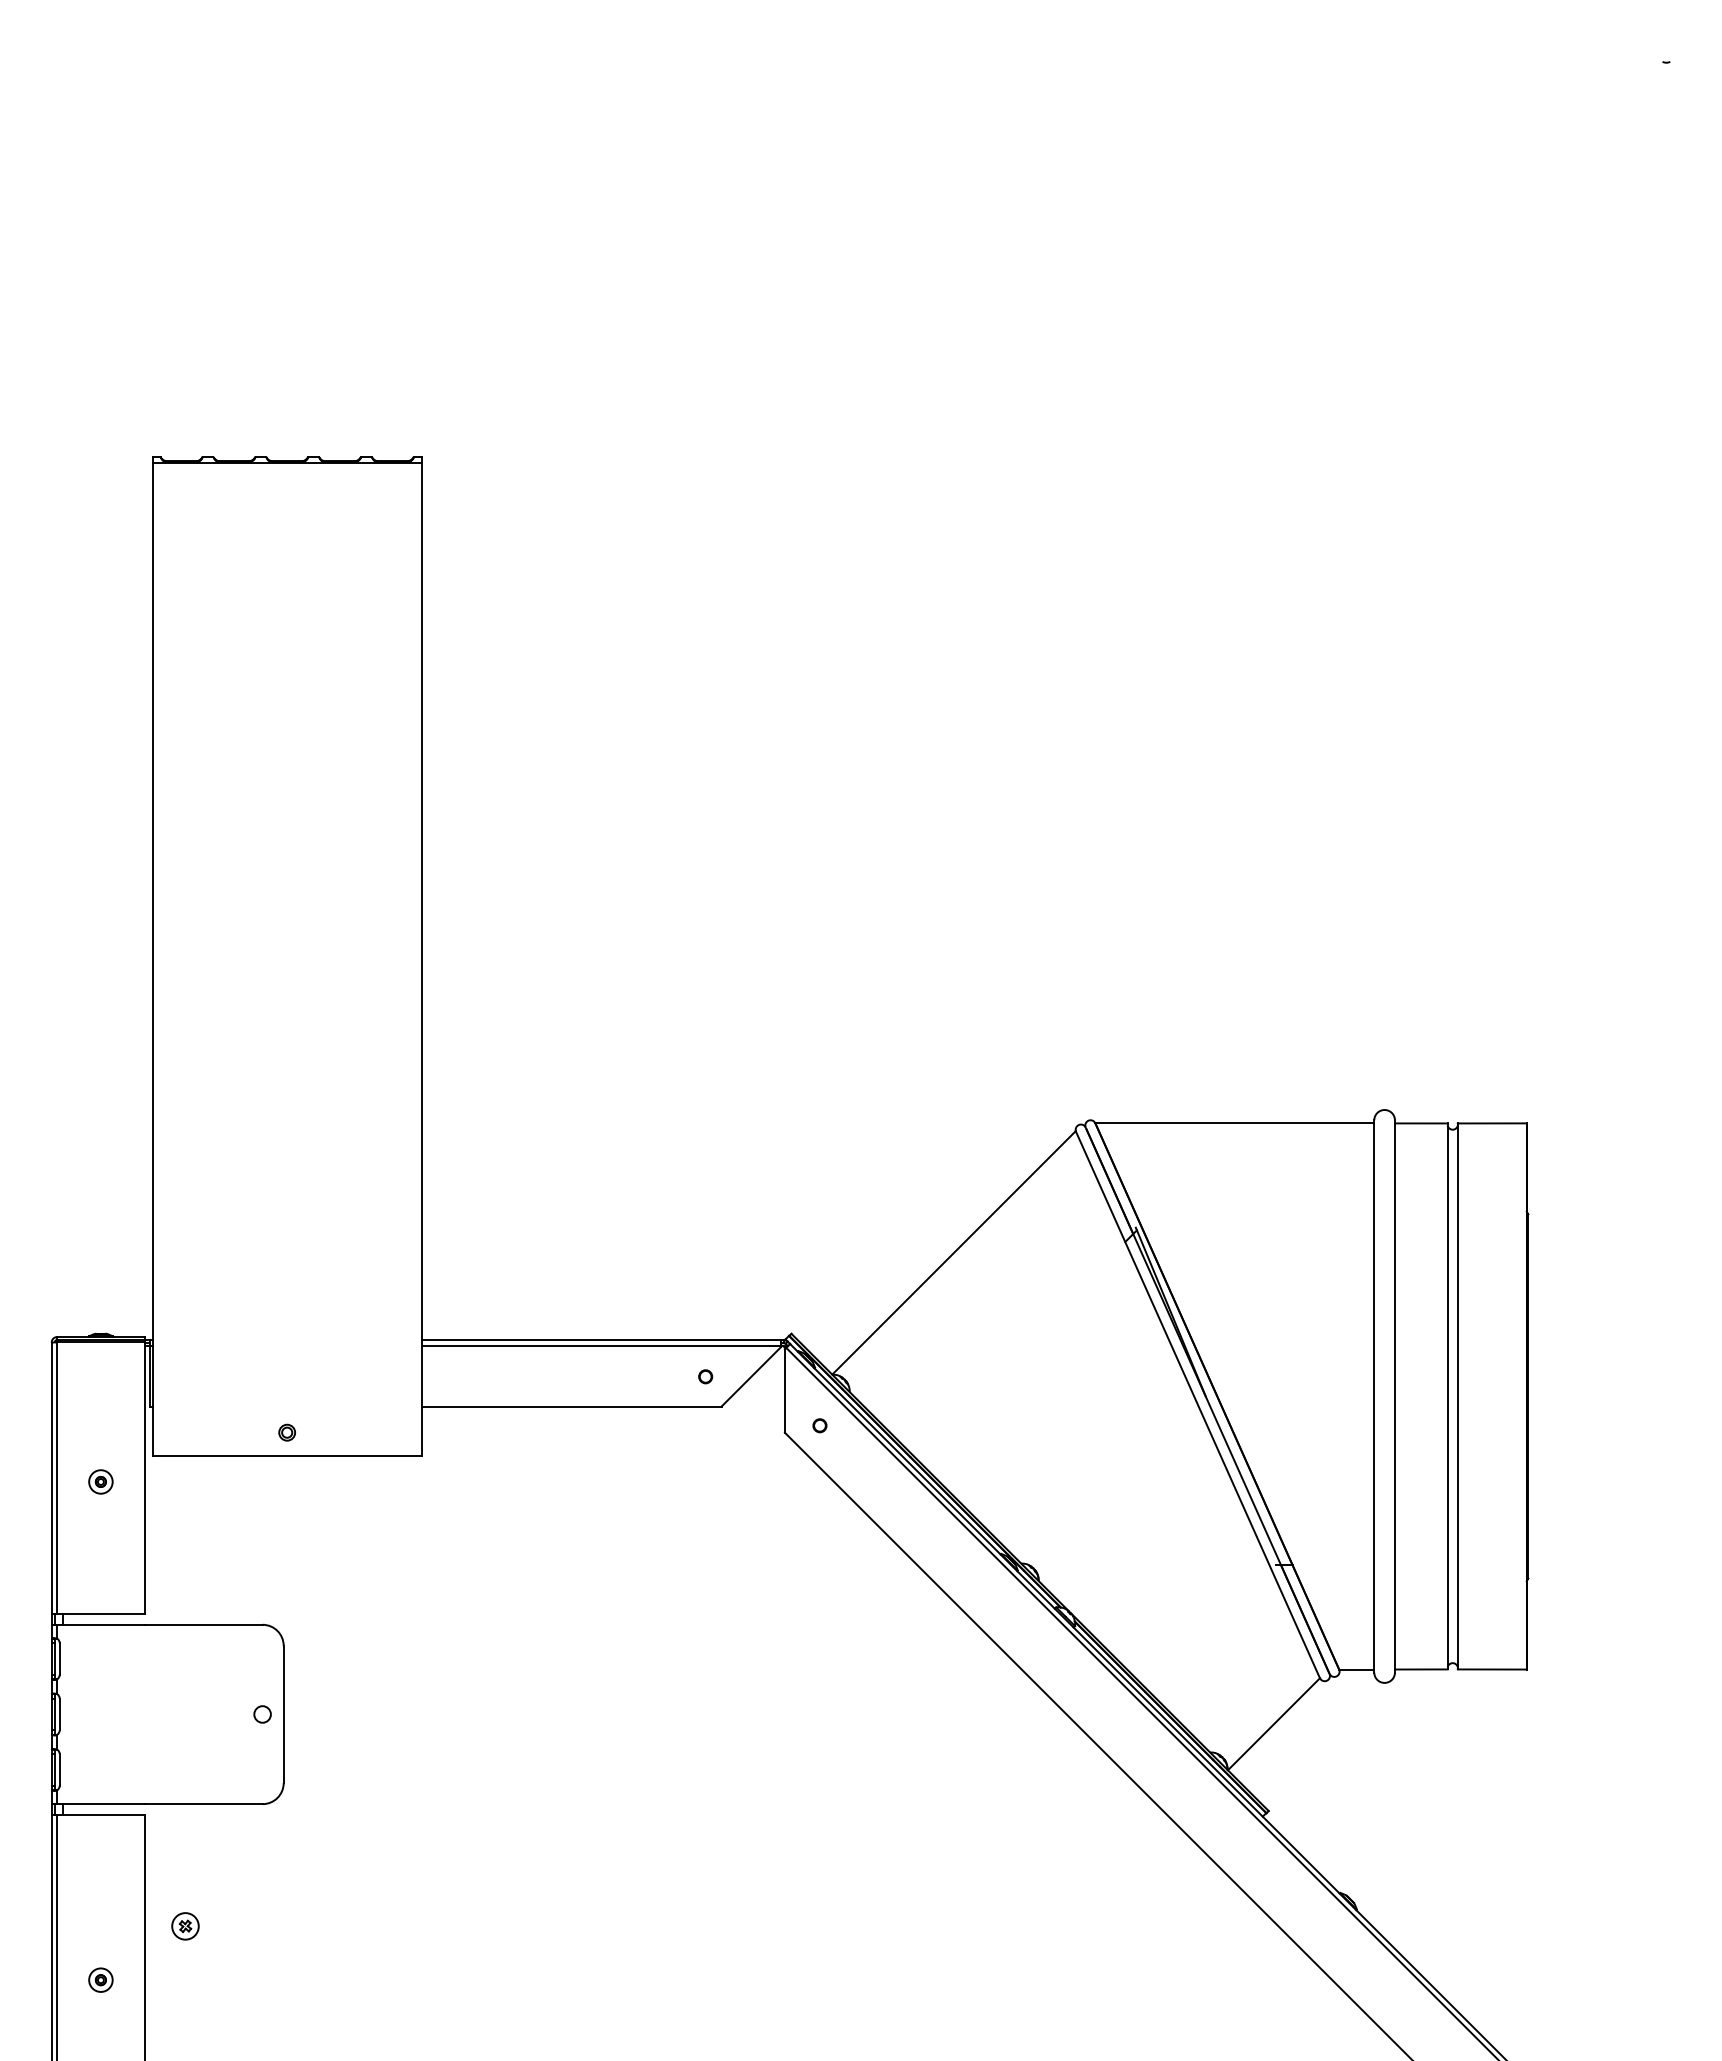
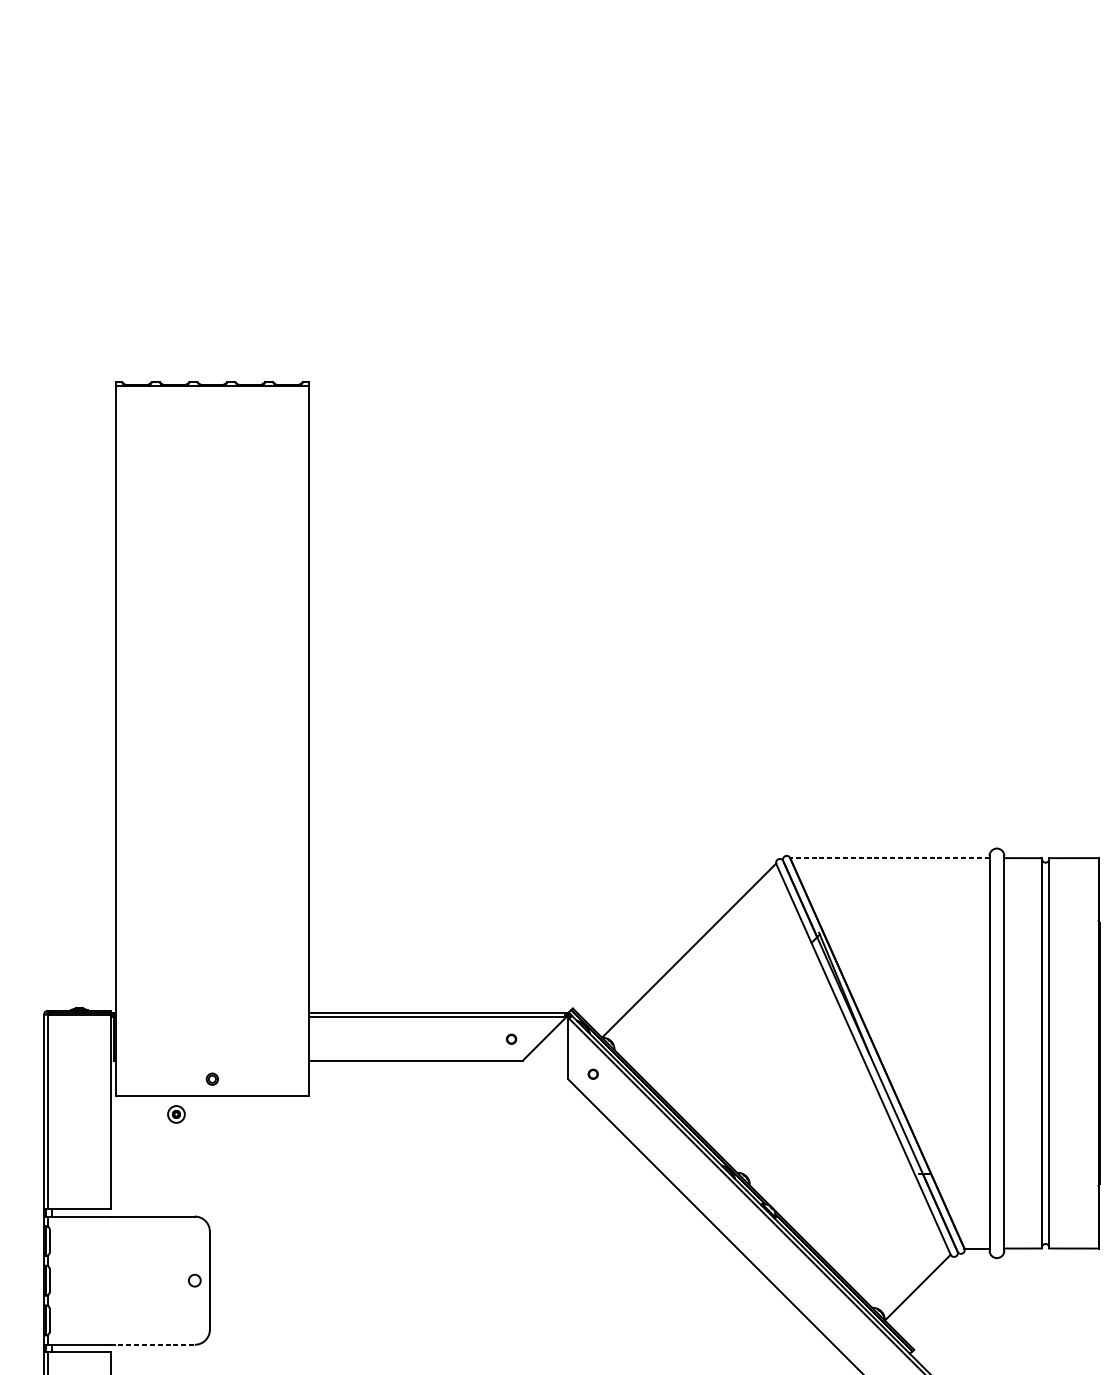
line: (1234, 1123) -> (889, 858), solid -> dashed
part: (100, 1481) -> (176, 1114), moved
line: (203, 1804) -> (152, 1345), solid -> dashed

